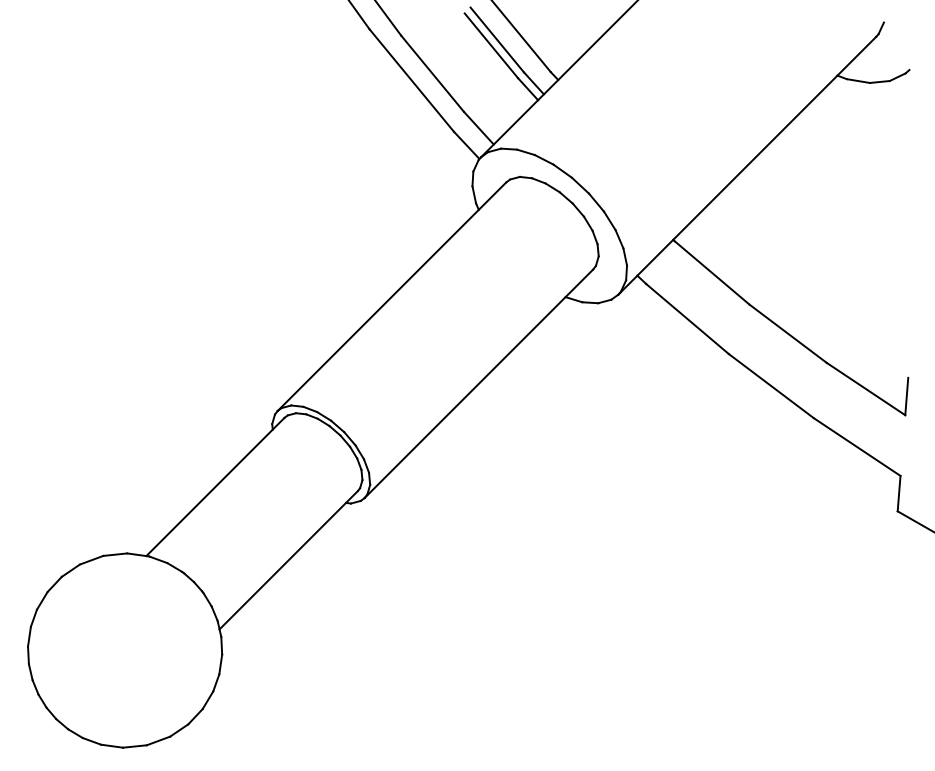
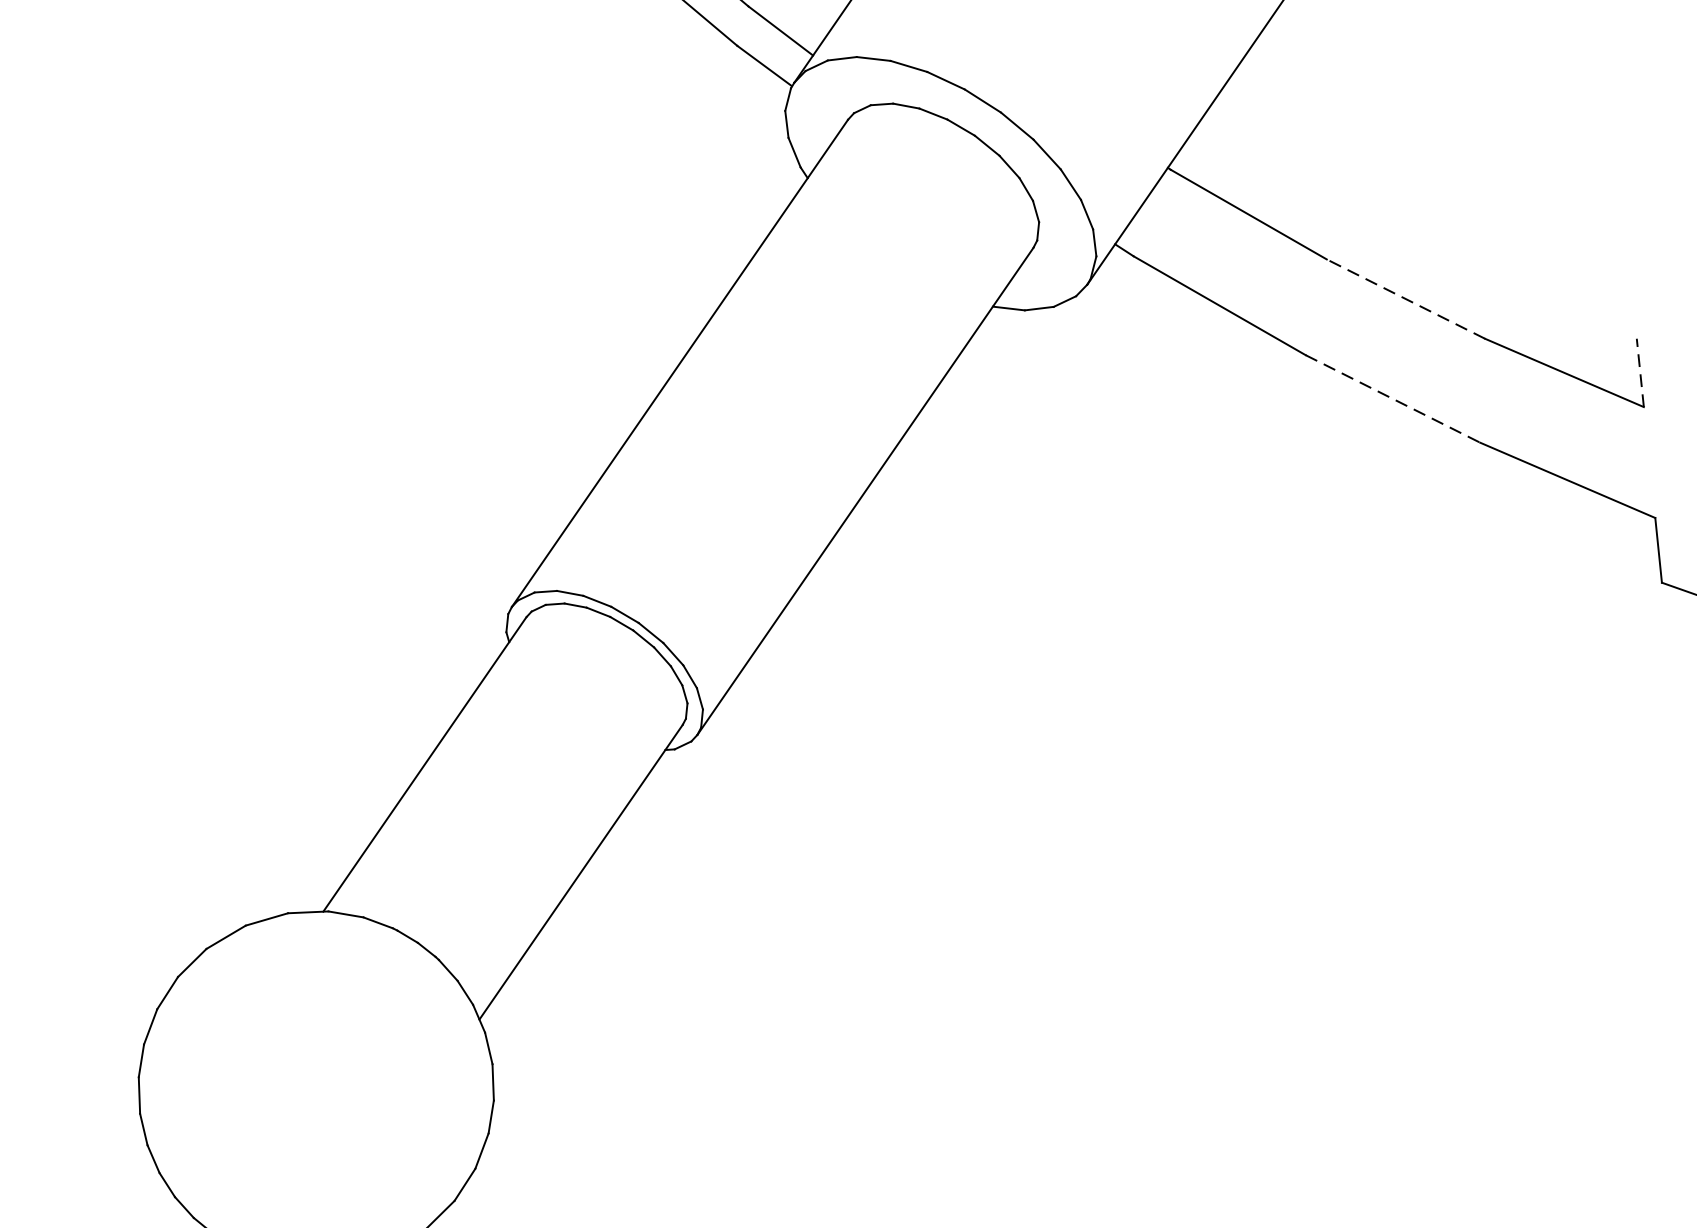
line: (787, 333) -> (1404, 298), solid -> dashed
line: (771, 386) -> (1393, 399), solid -> dashed
line: (906, 396) -> (1639, 372), solid -> dashed

